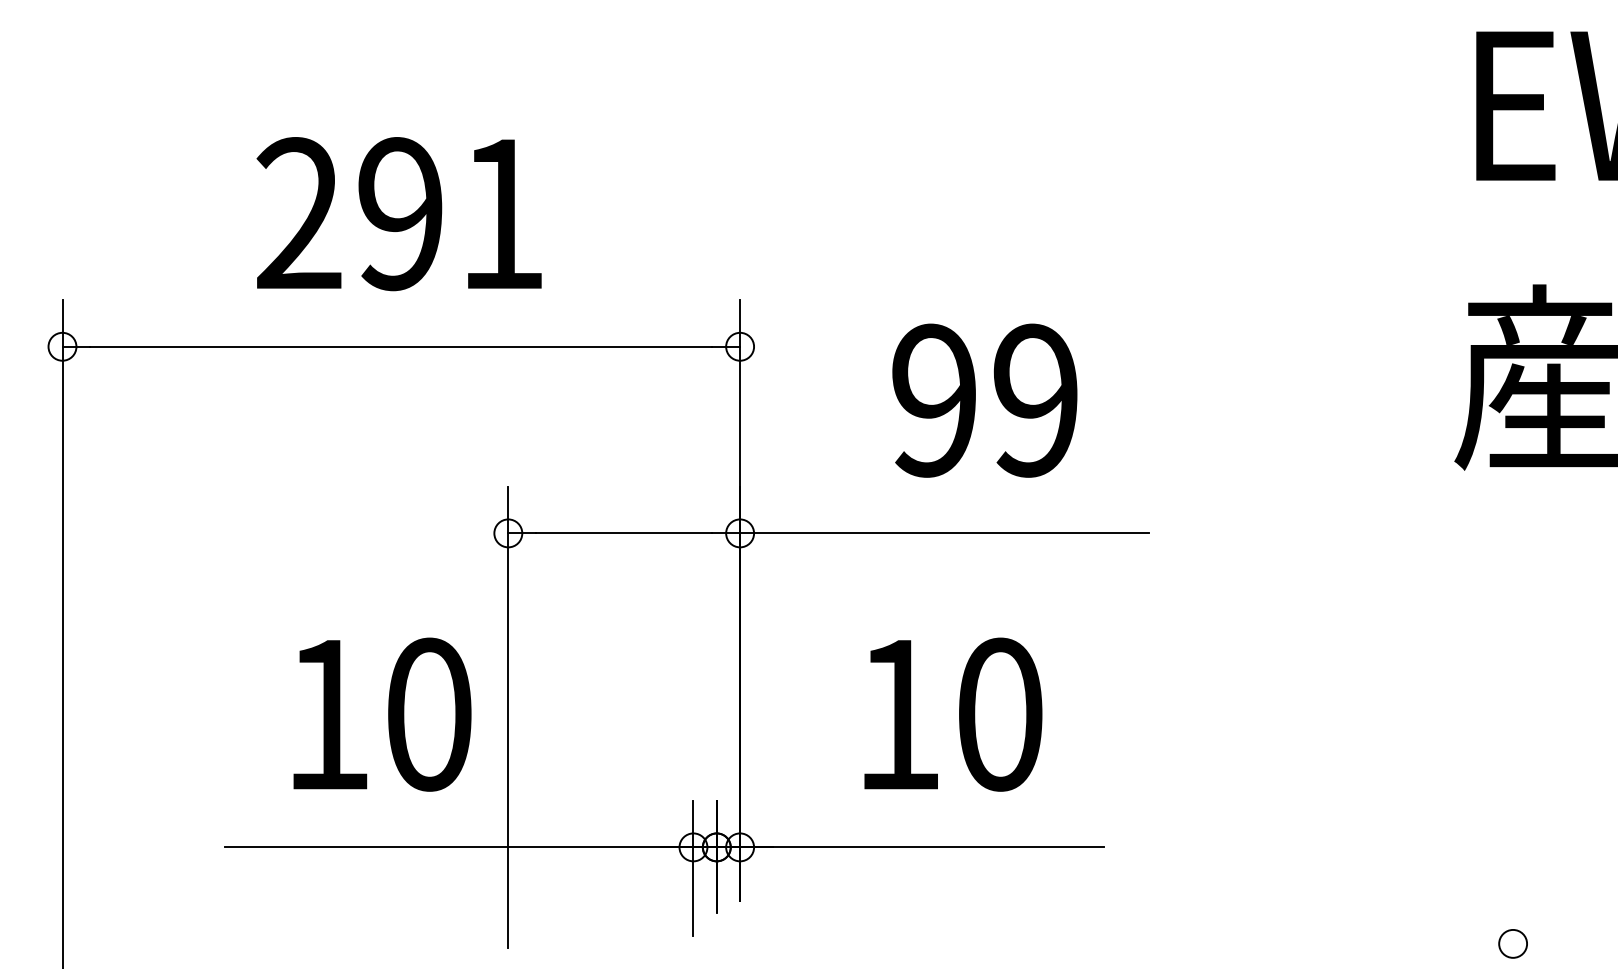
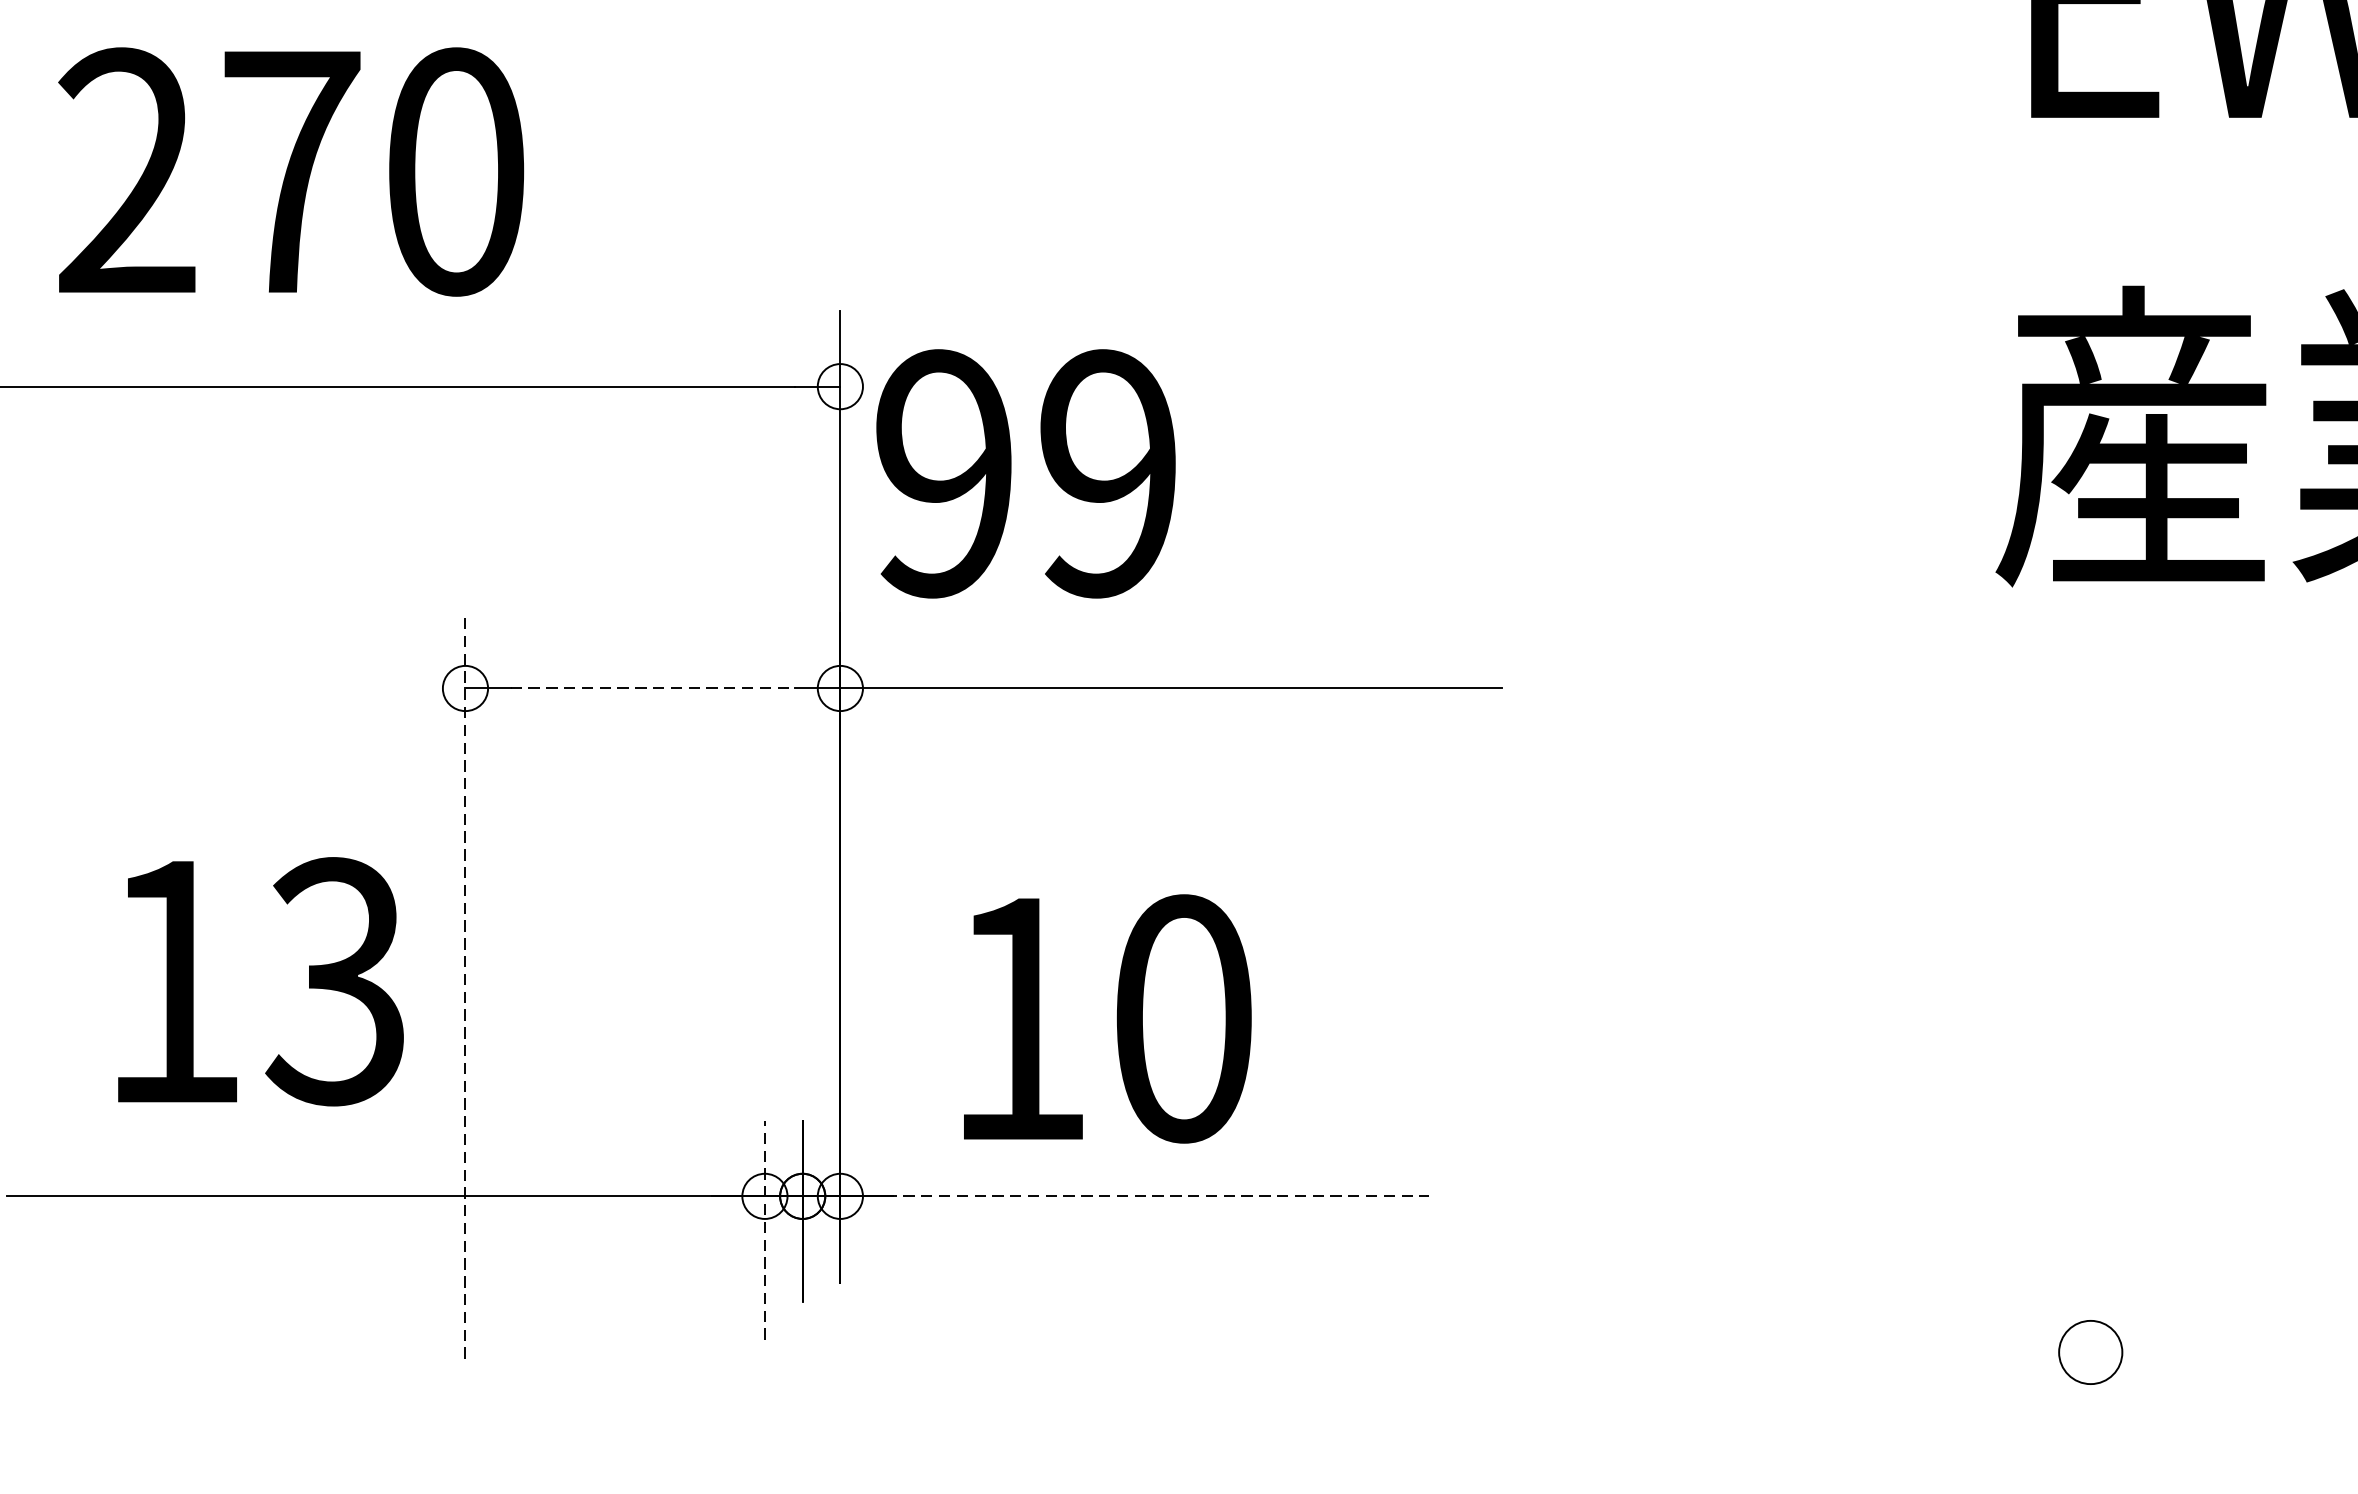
text: (451, 214) -> (373, 172), 291 -> 270
text: (984, 400) -> (1025, 473), moved
line: (624, 533) -> (653, 688), solid -> dashed
text: (427, 714) -> (334, 981), 10 -> 13
text: (953, 714) -> (1107, 1018), moved
line: (508, 716) -> (465, 984), solid -> dashed
line: (935, 847) -> (1156, 1196), solid -> dashed
line: (693, 868) -> (764, 1230), solid -> dashed
circle: (1513, 943) -> (2091, 1351), size x1.4

